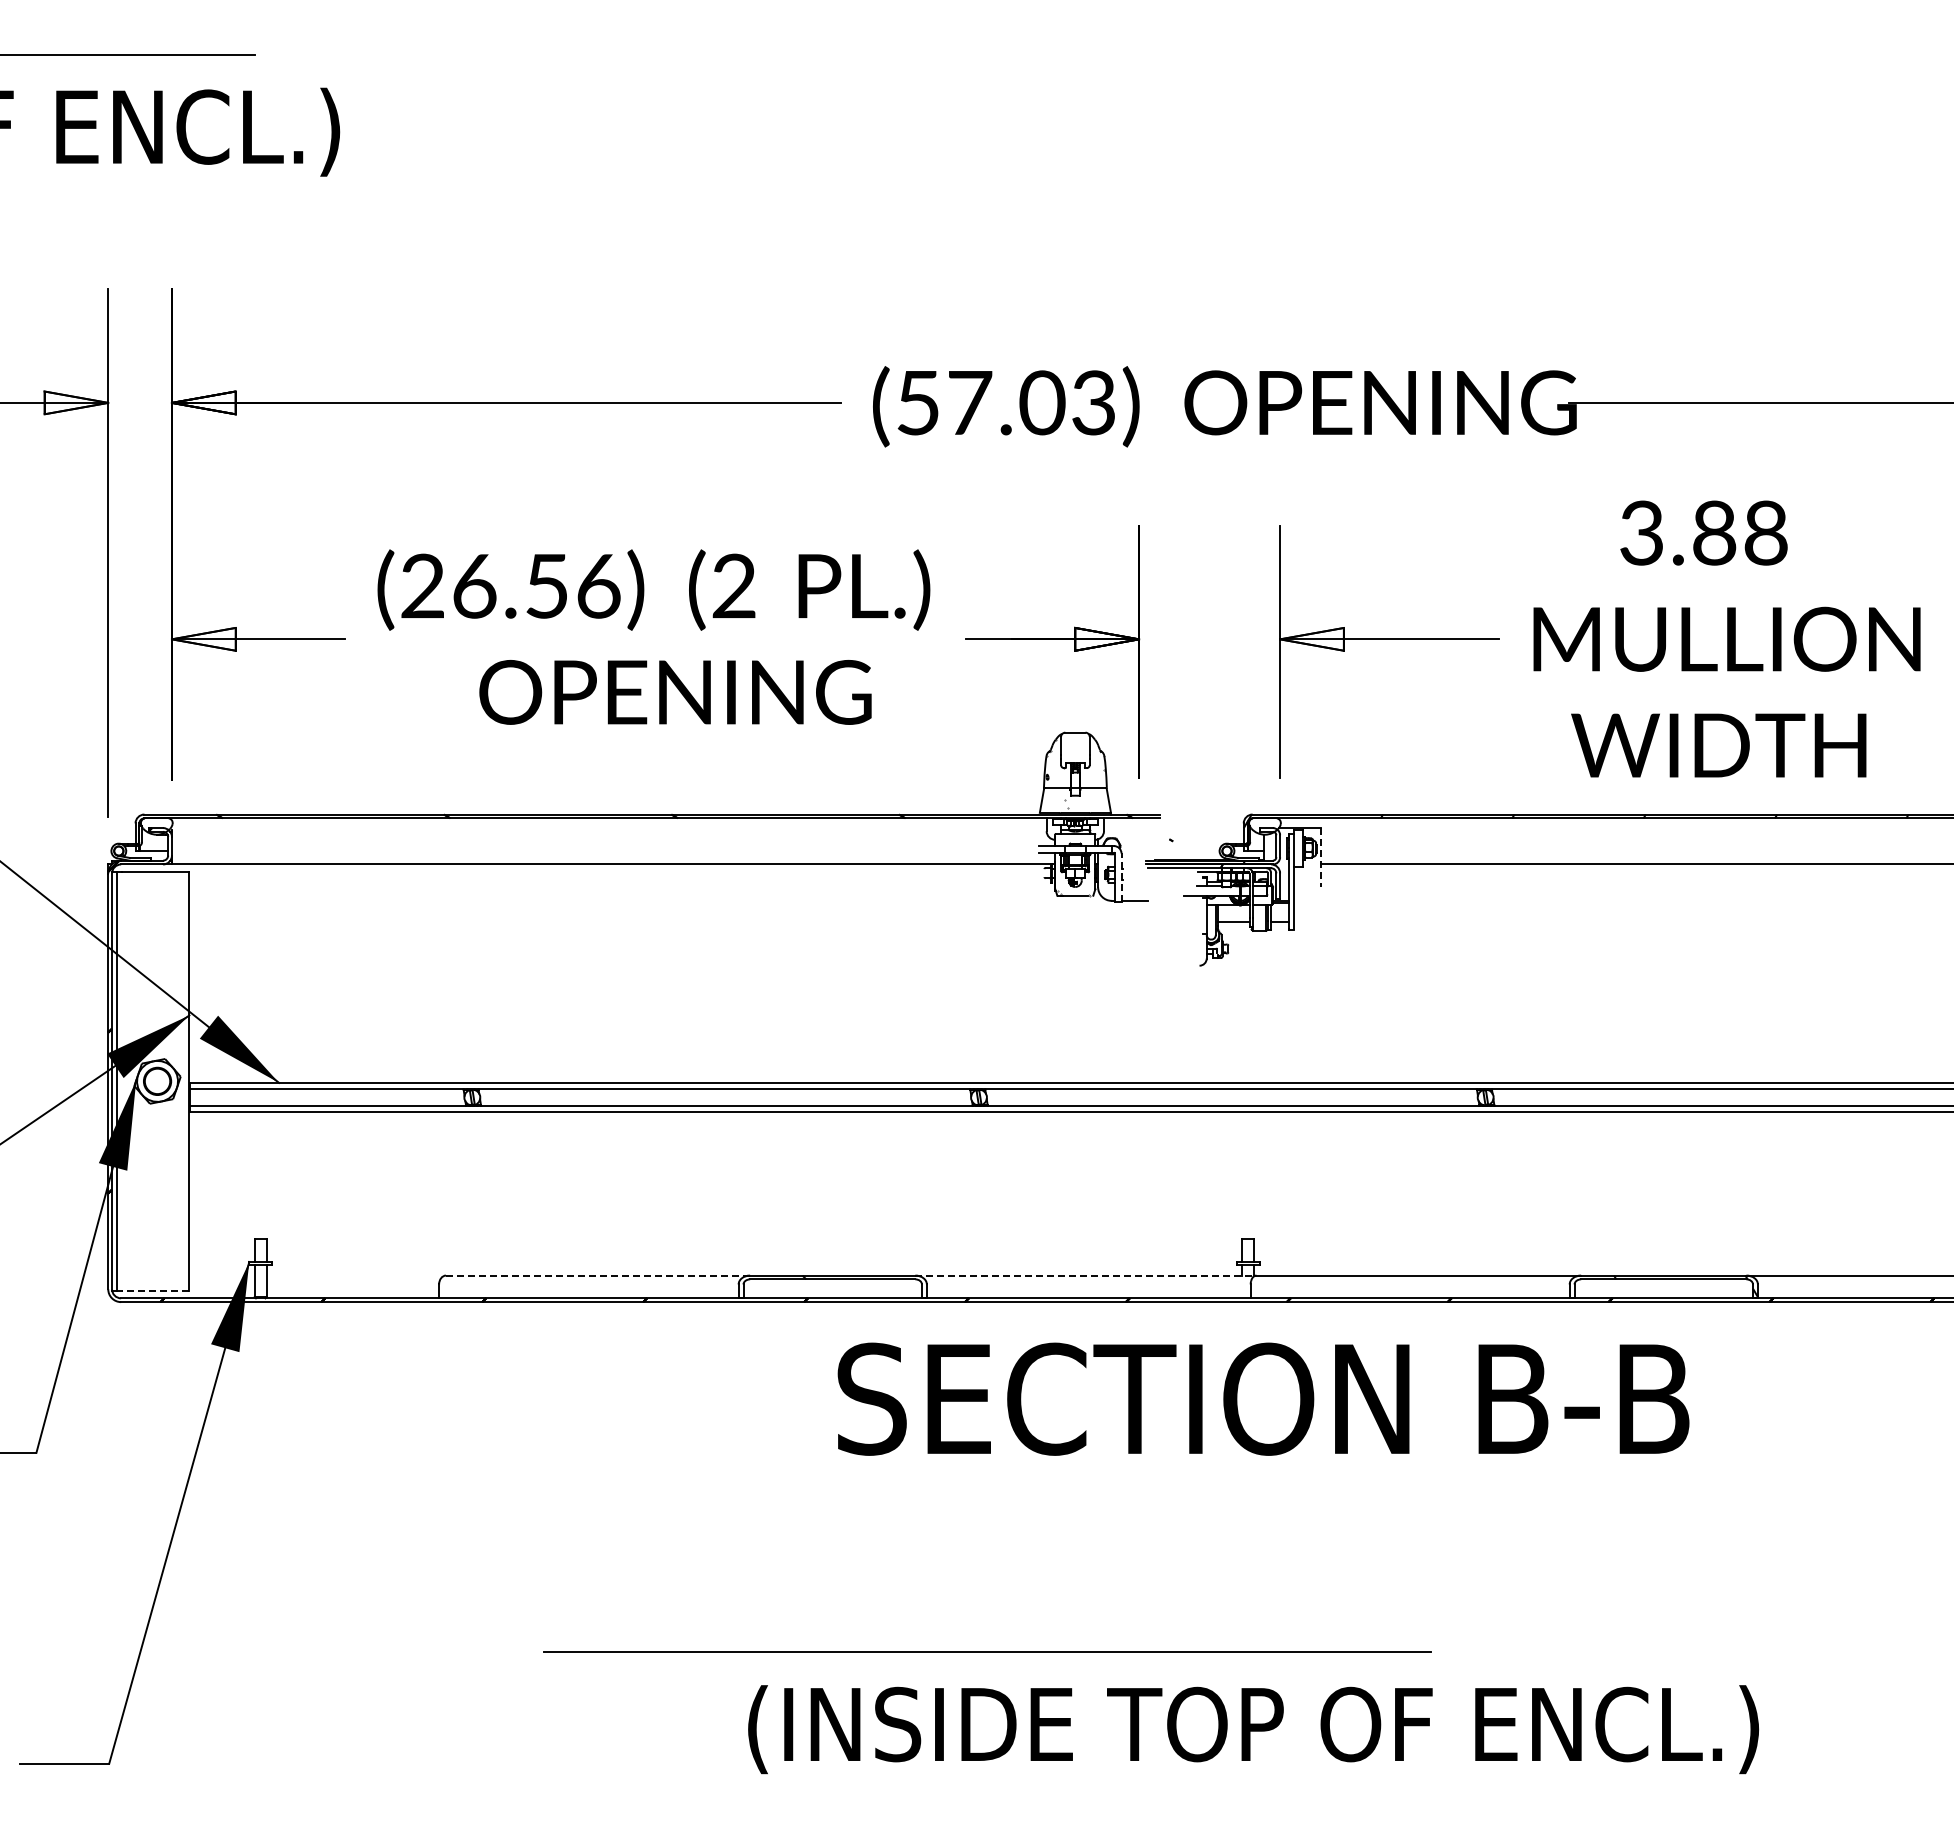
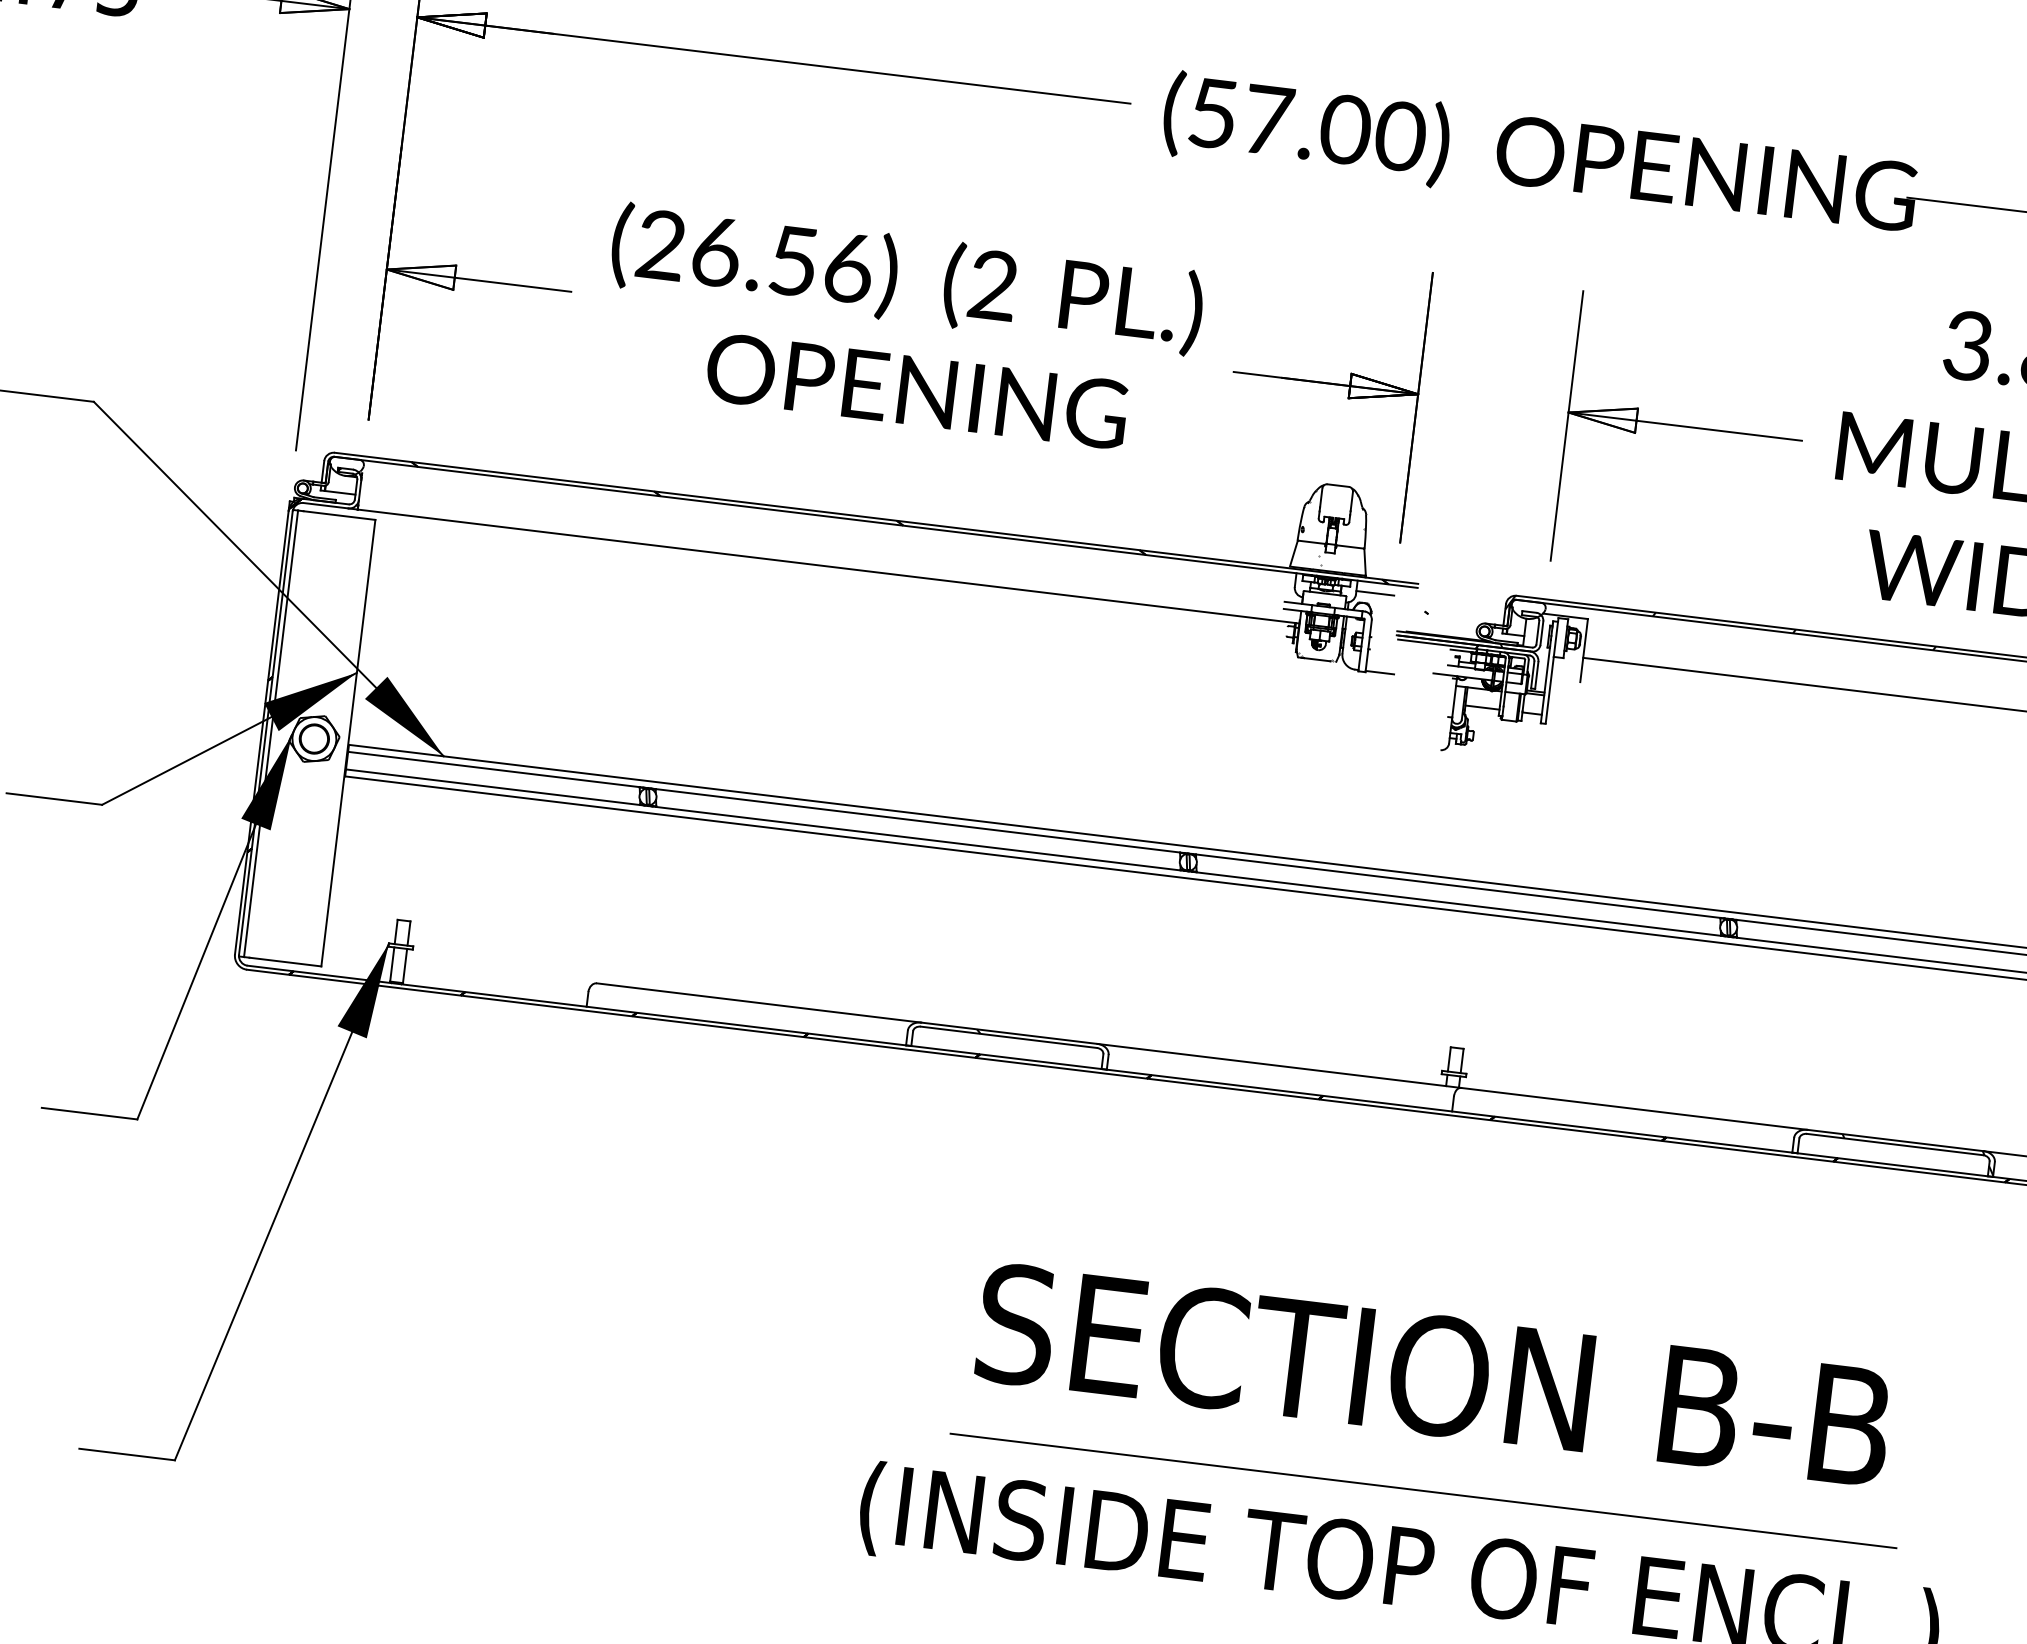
text: (1094, 402) -> (1401, 135), (57.03) -> (57.00)
line: (1121, 828) -> (1375, 593), added
line: (1321, 857) -> (1584, 650), dashed -> solid
line: (1121, 877) -> (1368, 646), dashed -> solid
line: (598, 1275) -> (759, 1002), dashed -> solid
line: (1085, 1275) -> (1278, 1065), dashed -> solid
line: (155, 1290) -> (285, 961), dashed -> solid
text: (1263, 1398) -> (1434, 1374), moved
line: (987, 1651) -> (1423, 1490), moved

